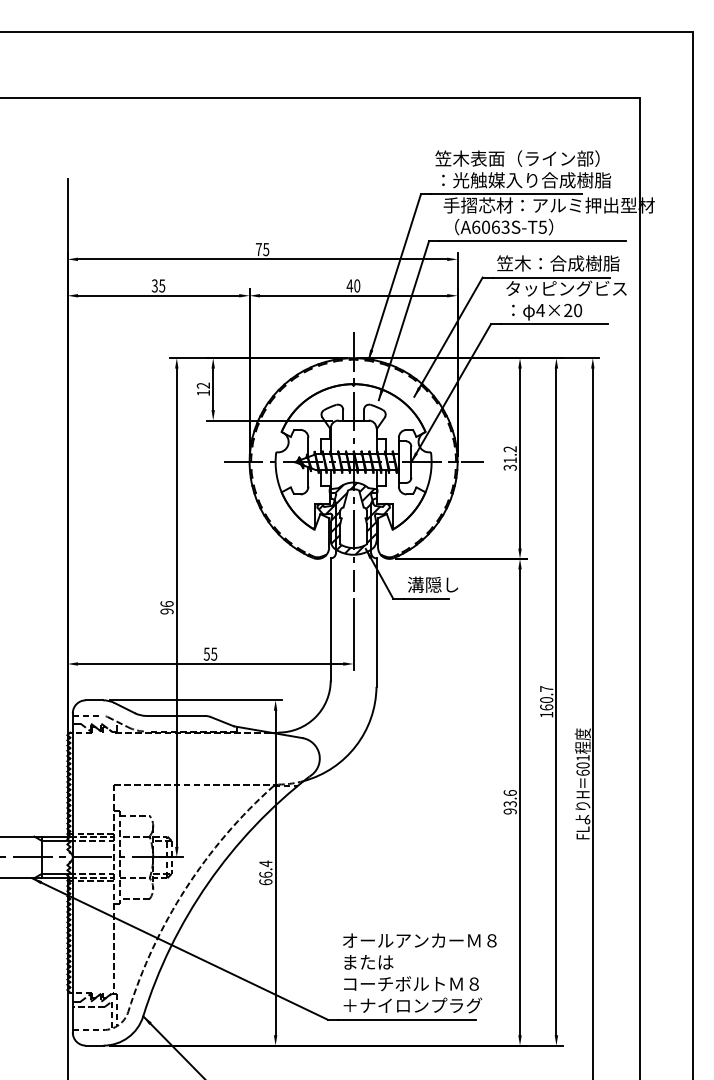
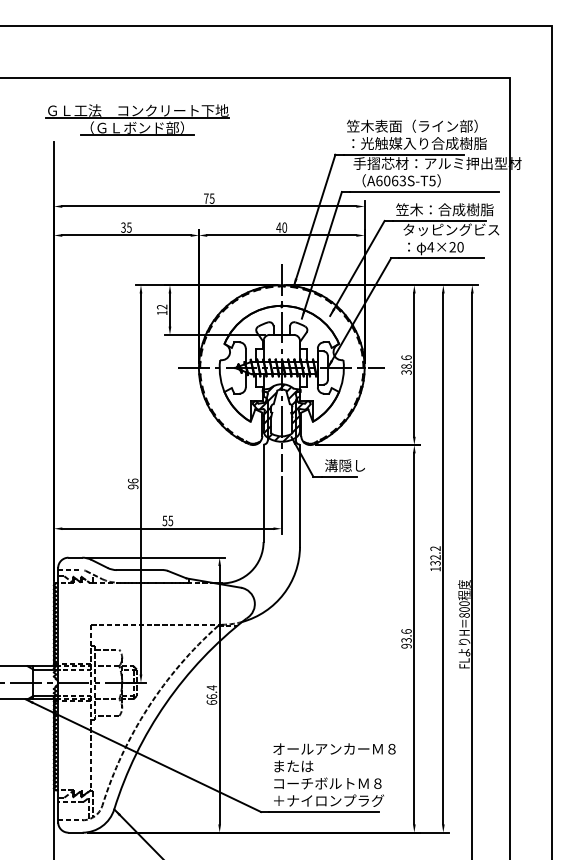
part: (172, 150) -> (137, 119), added
text: (510, 453) -> (406, 361), 31.2 -> 38.6
text: (546, 697) -> (435, 555), 160.7 -> 132.2
text: (583, 765) -> (464, 609), 601 -> 800

